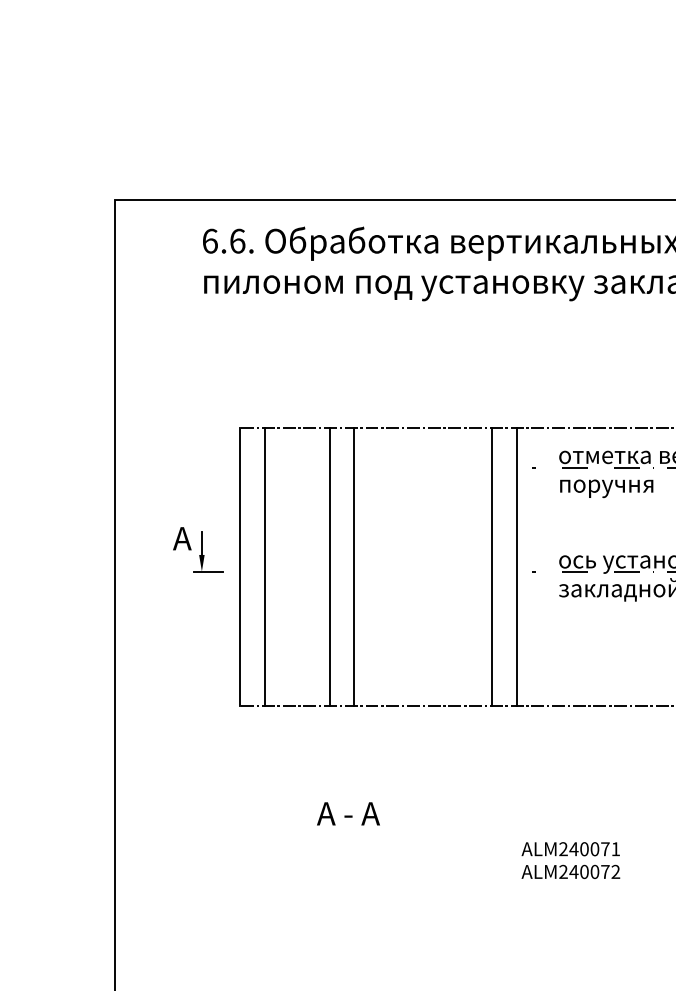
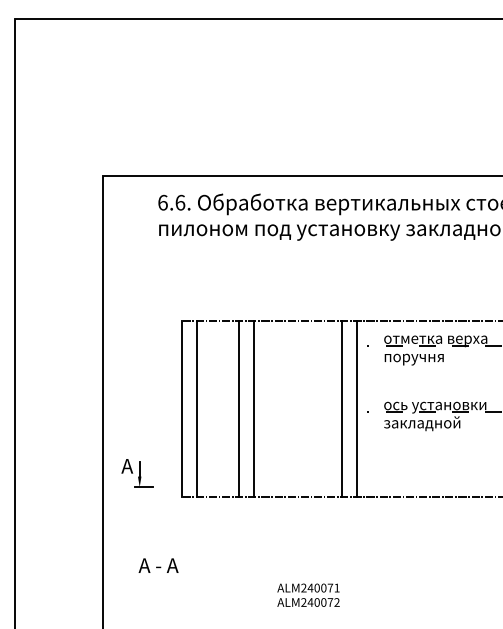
part: (198, 550) -> (137, 473), moved
text: (348, 813) -> (158, 565), moved
text: (570, 859) -> (308, 594), moved

